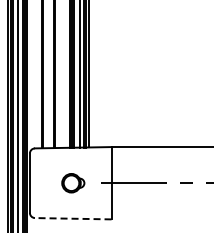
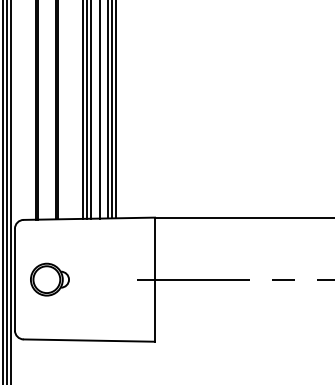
part: (73, 183) -> (50, 280), moved
line: (72, 218) -> (88, 340), dashed -> solid

